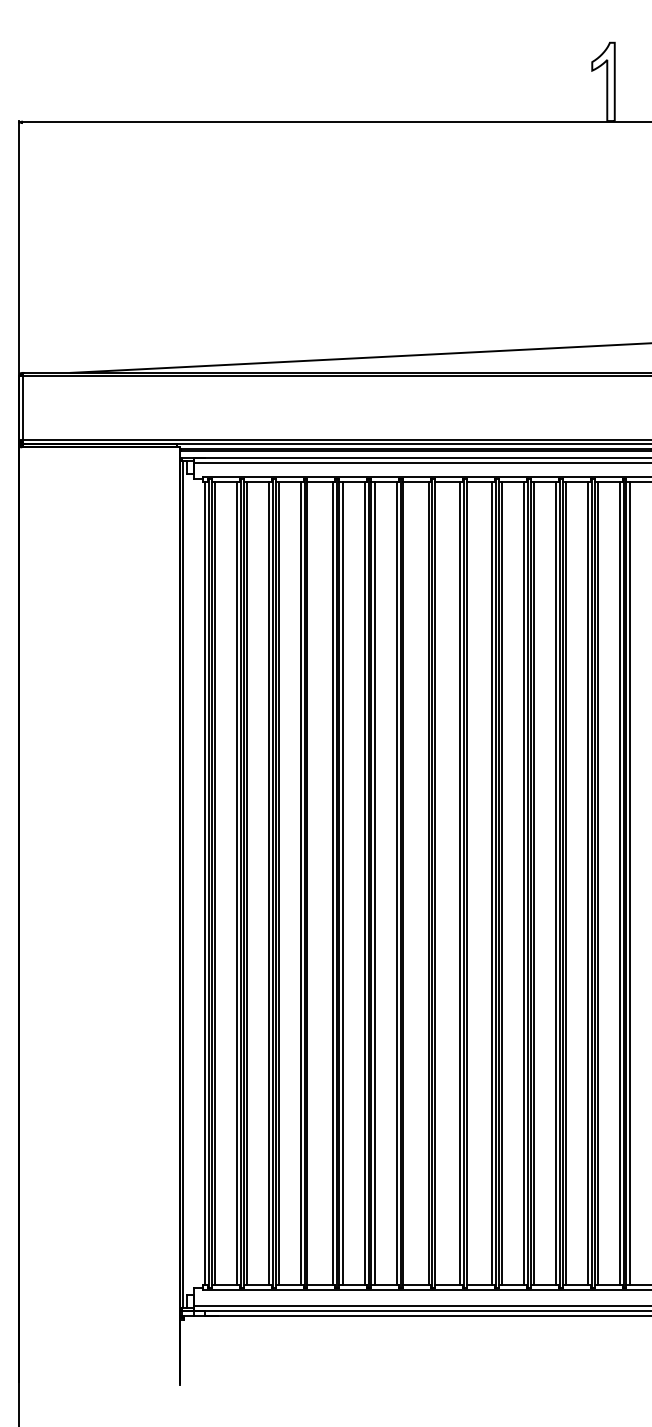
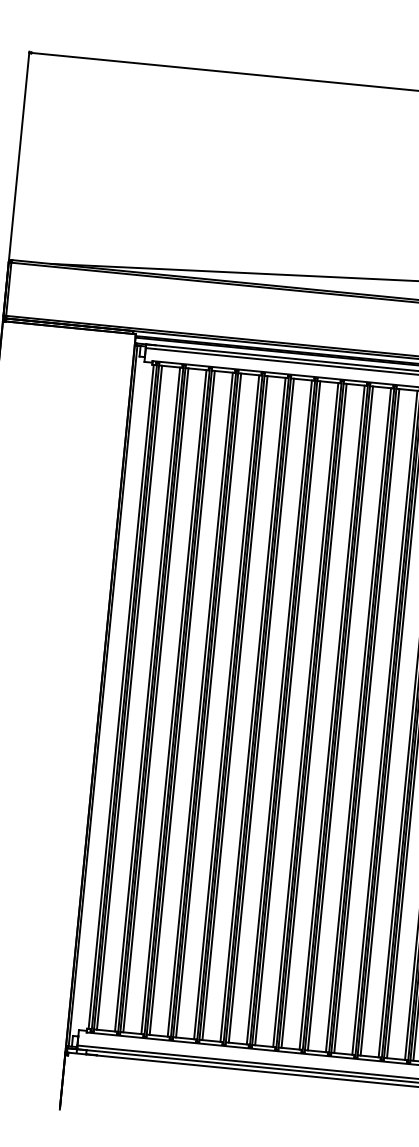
line: (311, 883) -> (209, 705), added
line: (406, 883) -> (287, 713), added
line: (438, 883) -> (314, 715), added
line: (470, 883) -> (340, 718), added

